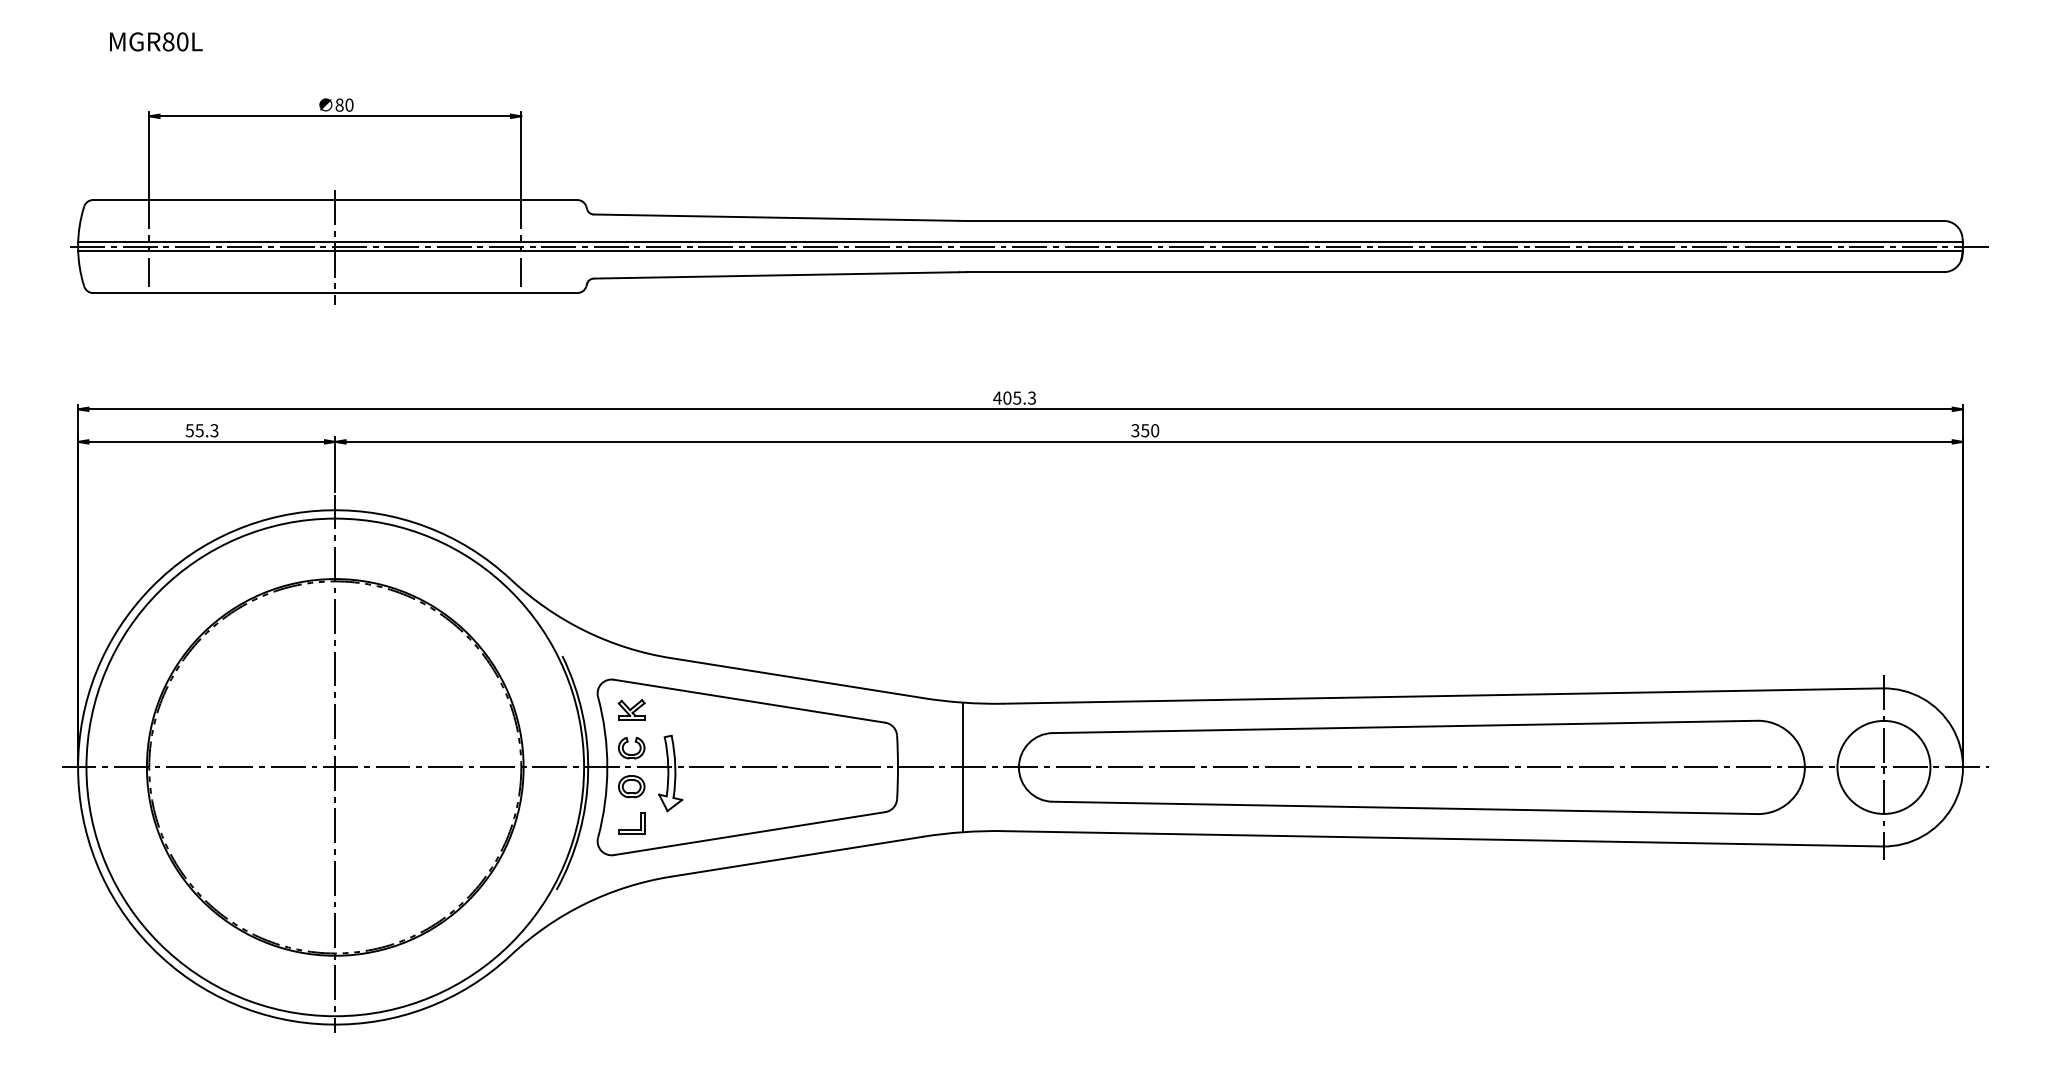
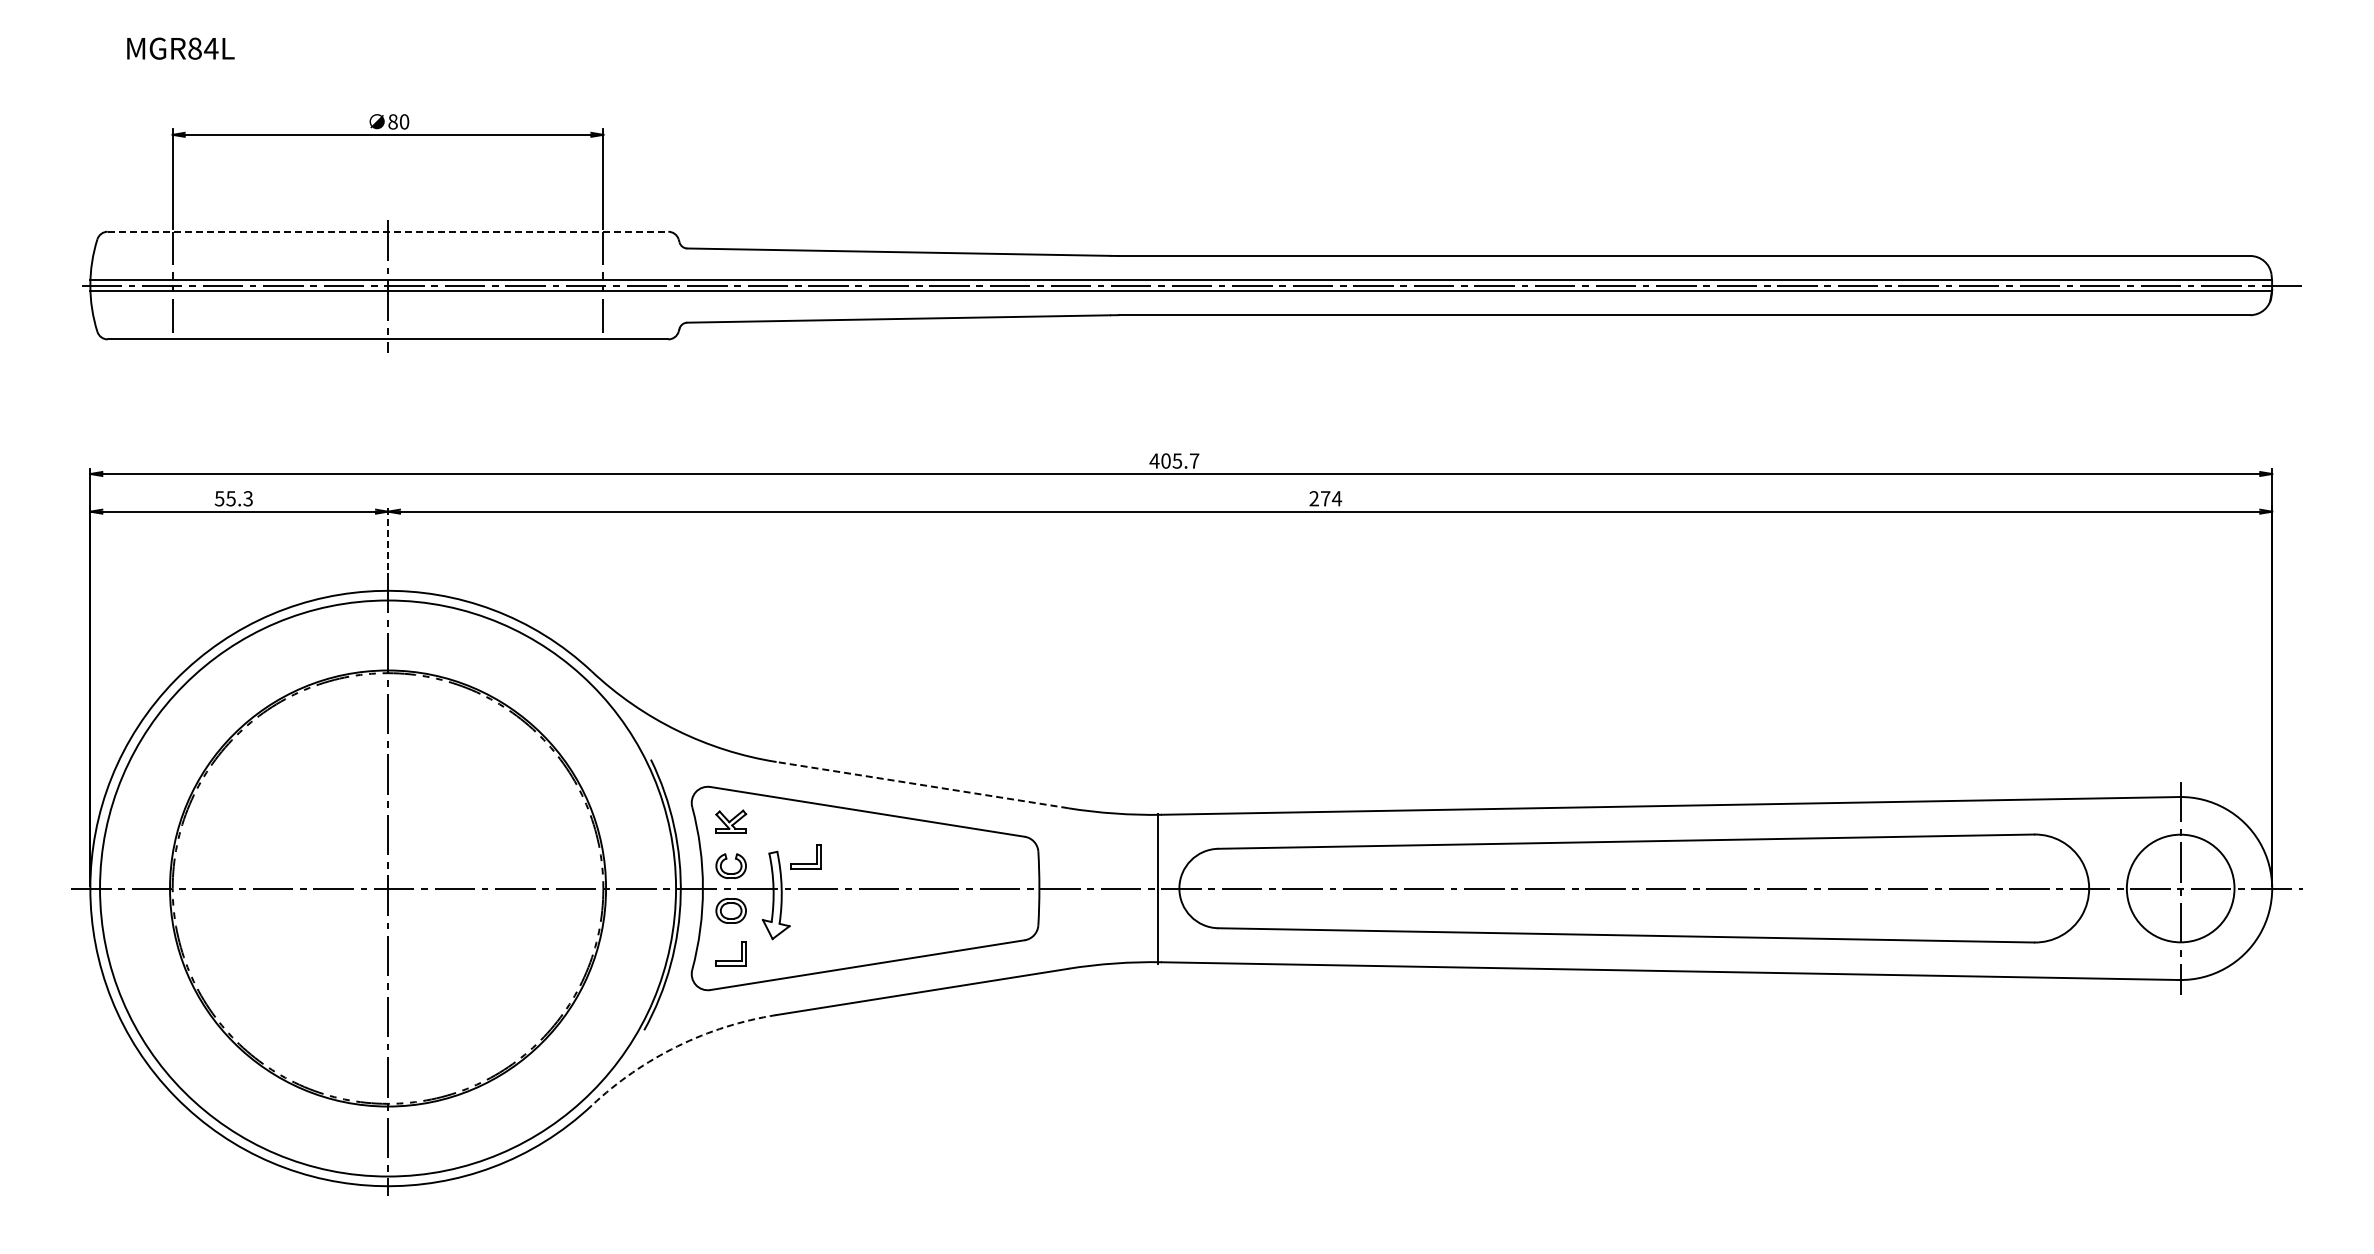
text: (181, 41) -> (210, 48), MGR80L -> MGR84L
line: (335, 199) -> (388, 231), solid -> dashed
text: (1031, 397) -> (1194, 460), 405.3 -> 405.7
text: (1145, 430) -> (1325, 498), 350 -> 274
line: (335, 465) -> (388, 538), solid -> dashed
line: (796, 678) -> (922, 785), solid -> dashed
part: (695, 745) -> (805, 863), added
line: (962, 767) -> (1157, 888), moved
arc: (585, 903) -> (677, 1046), solid -> dashed

